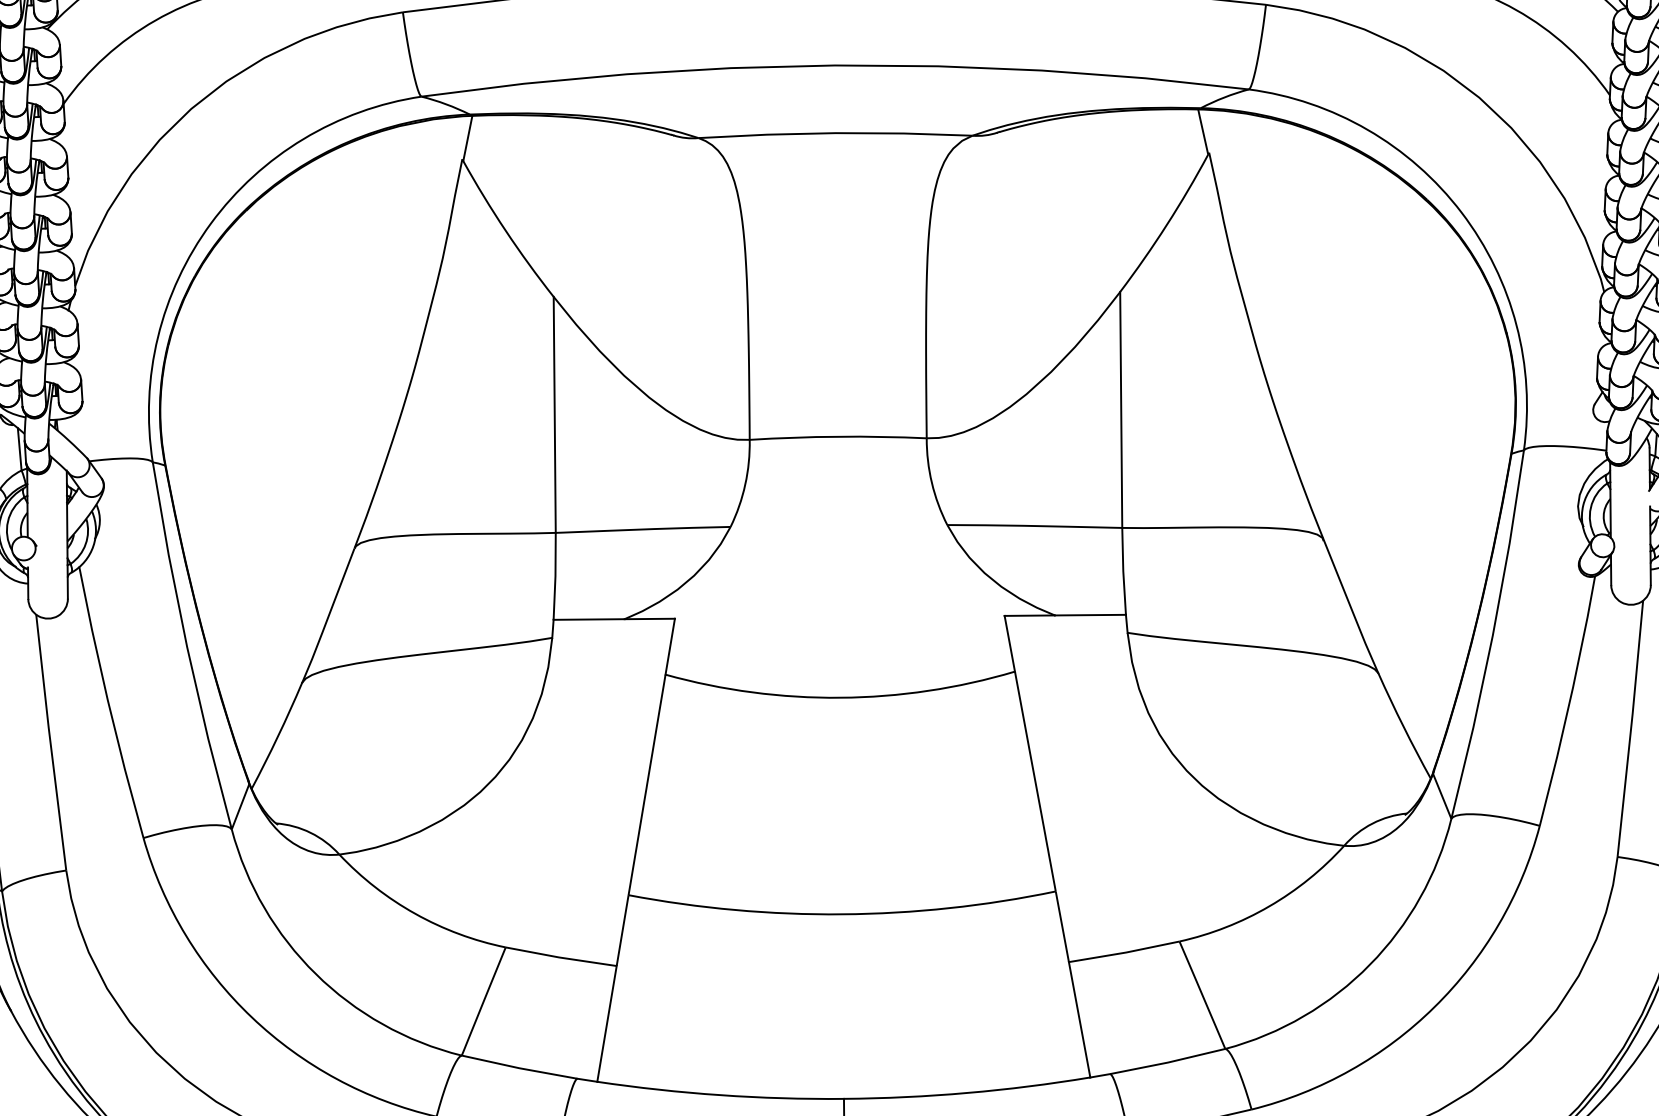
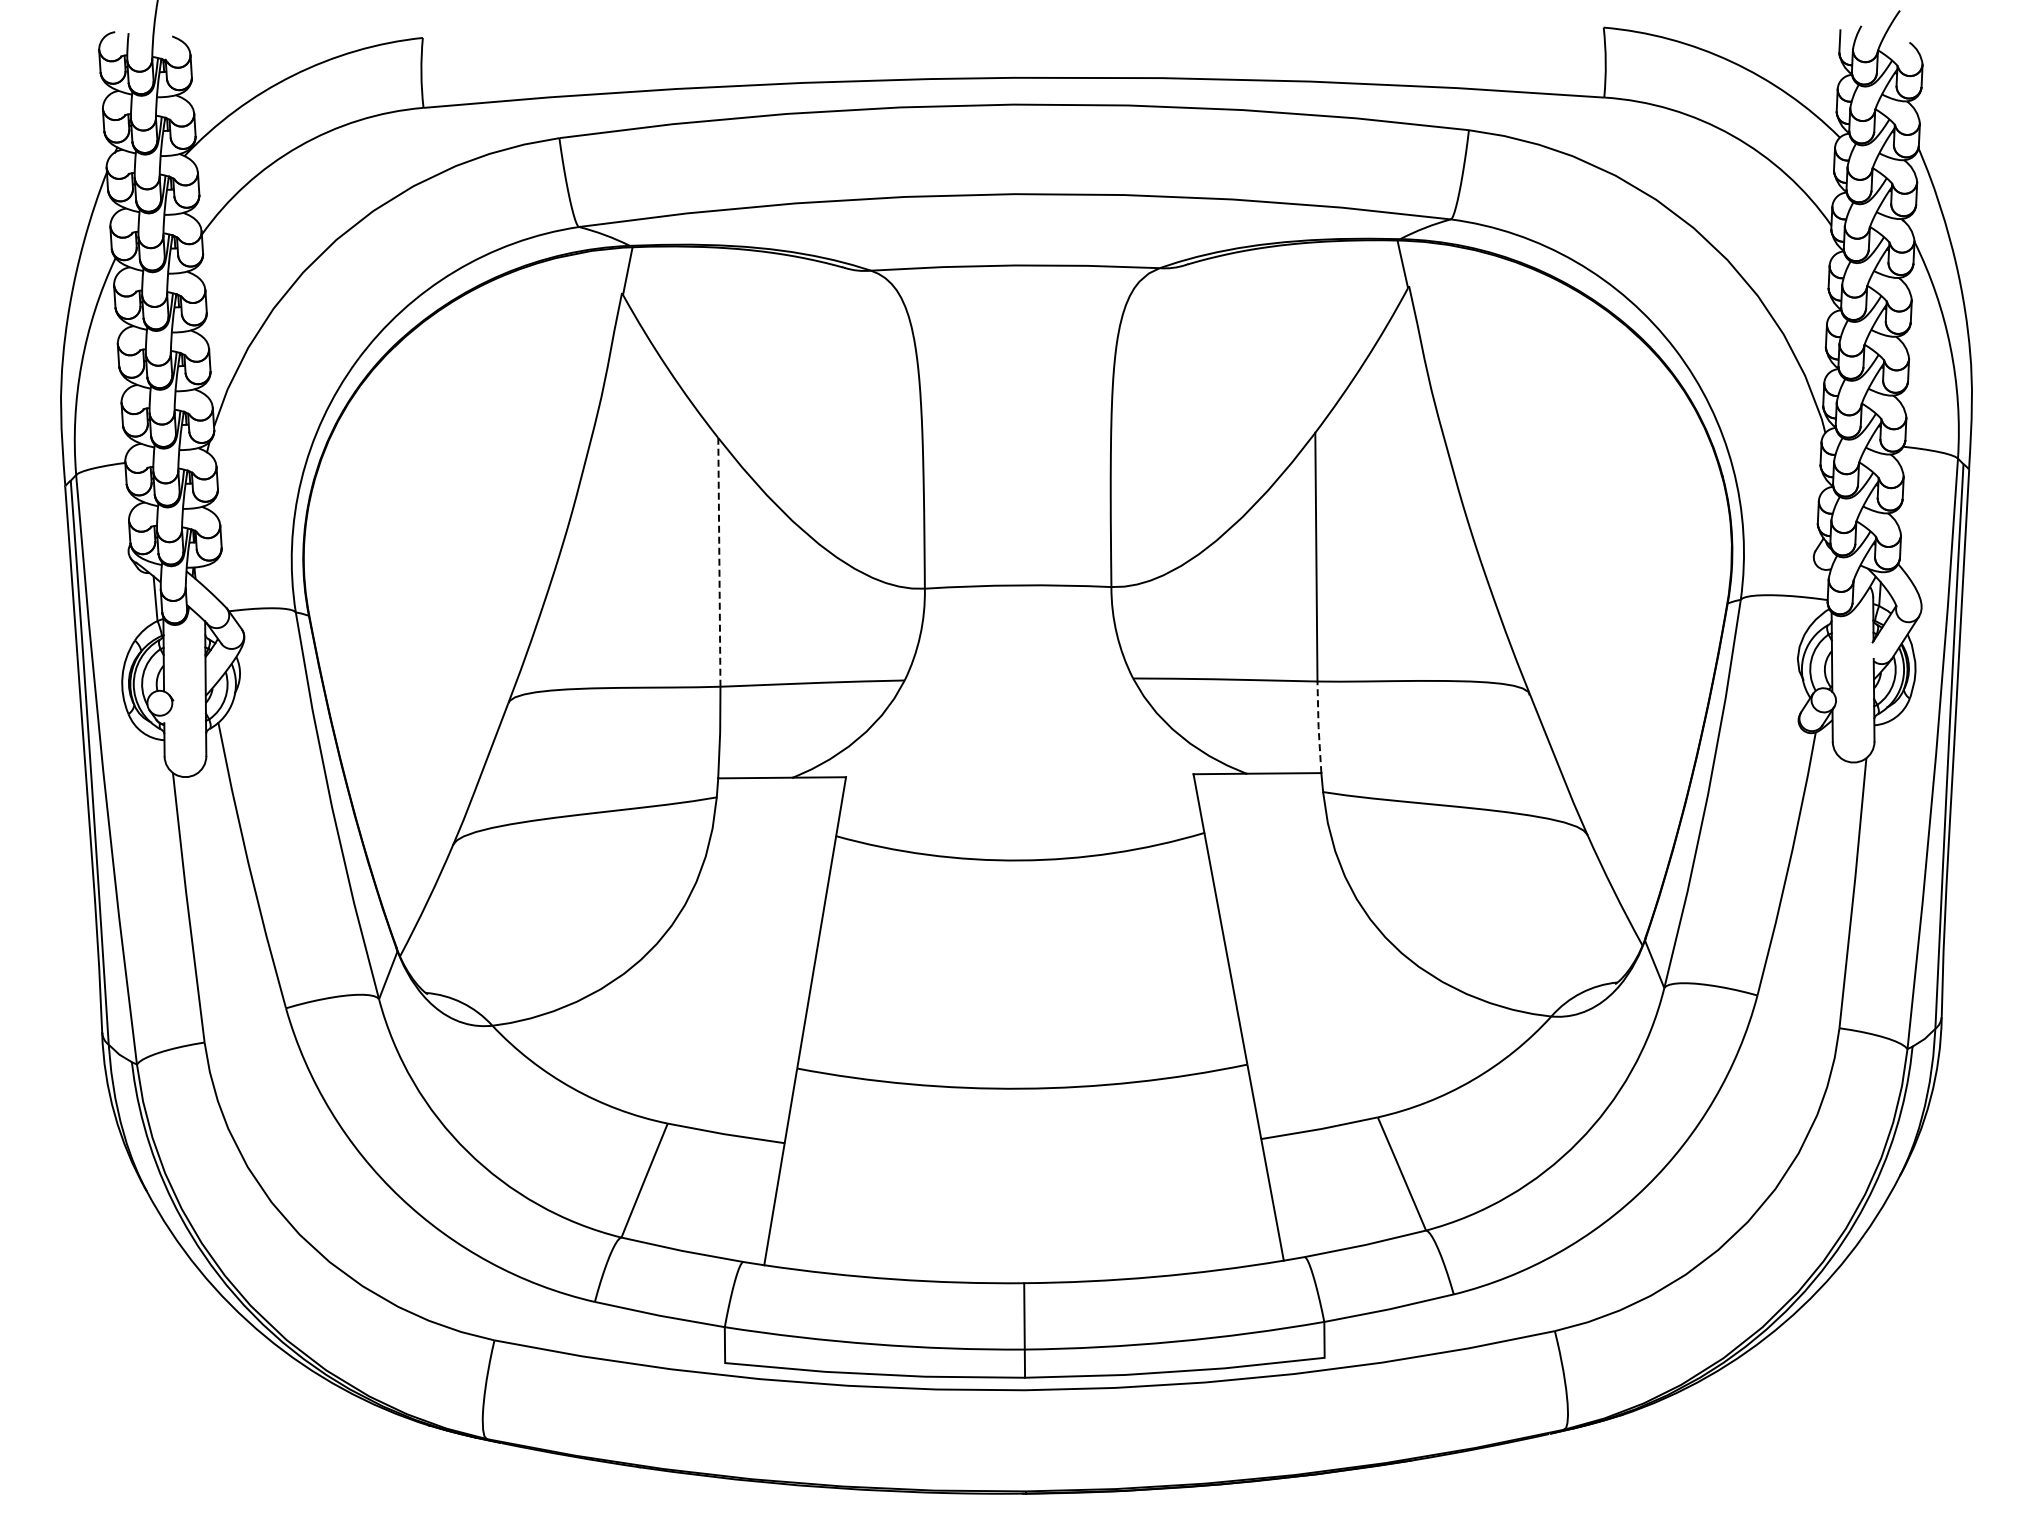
line: (554, 414) -> (719, 561), solid -> dashed
line: (1123, 571) -> (1318, 727), solid -> dashed

